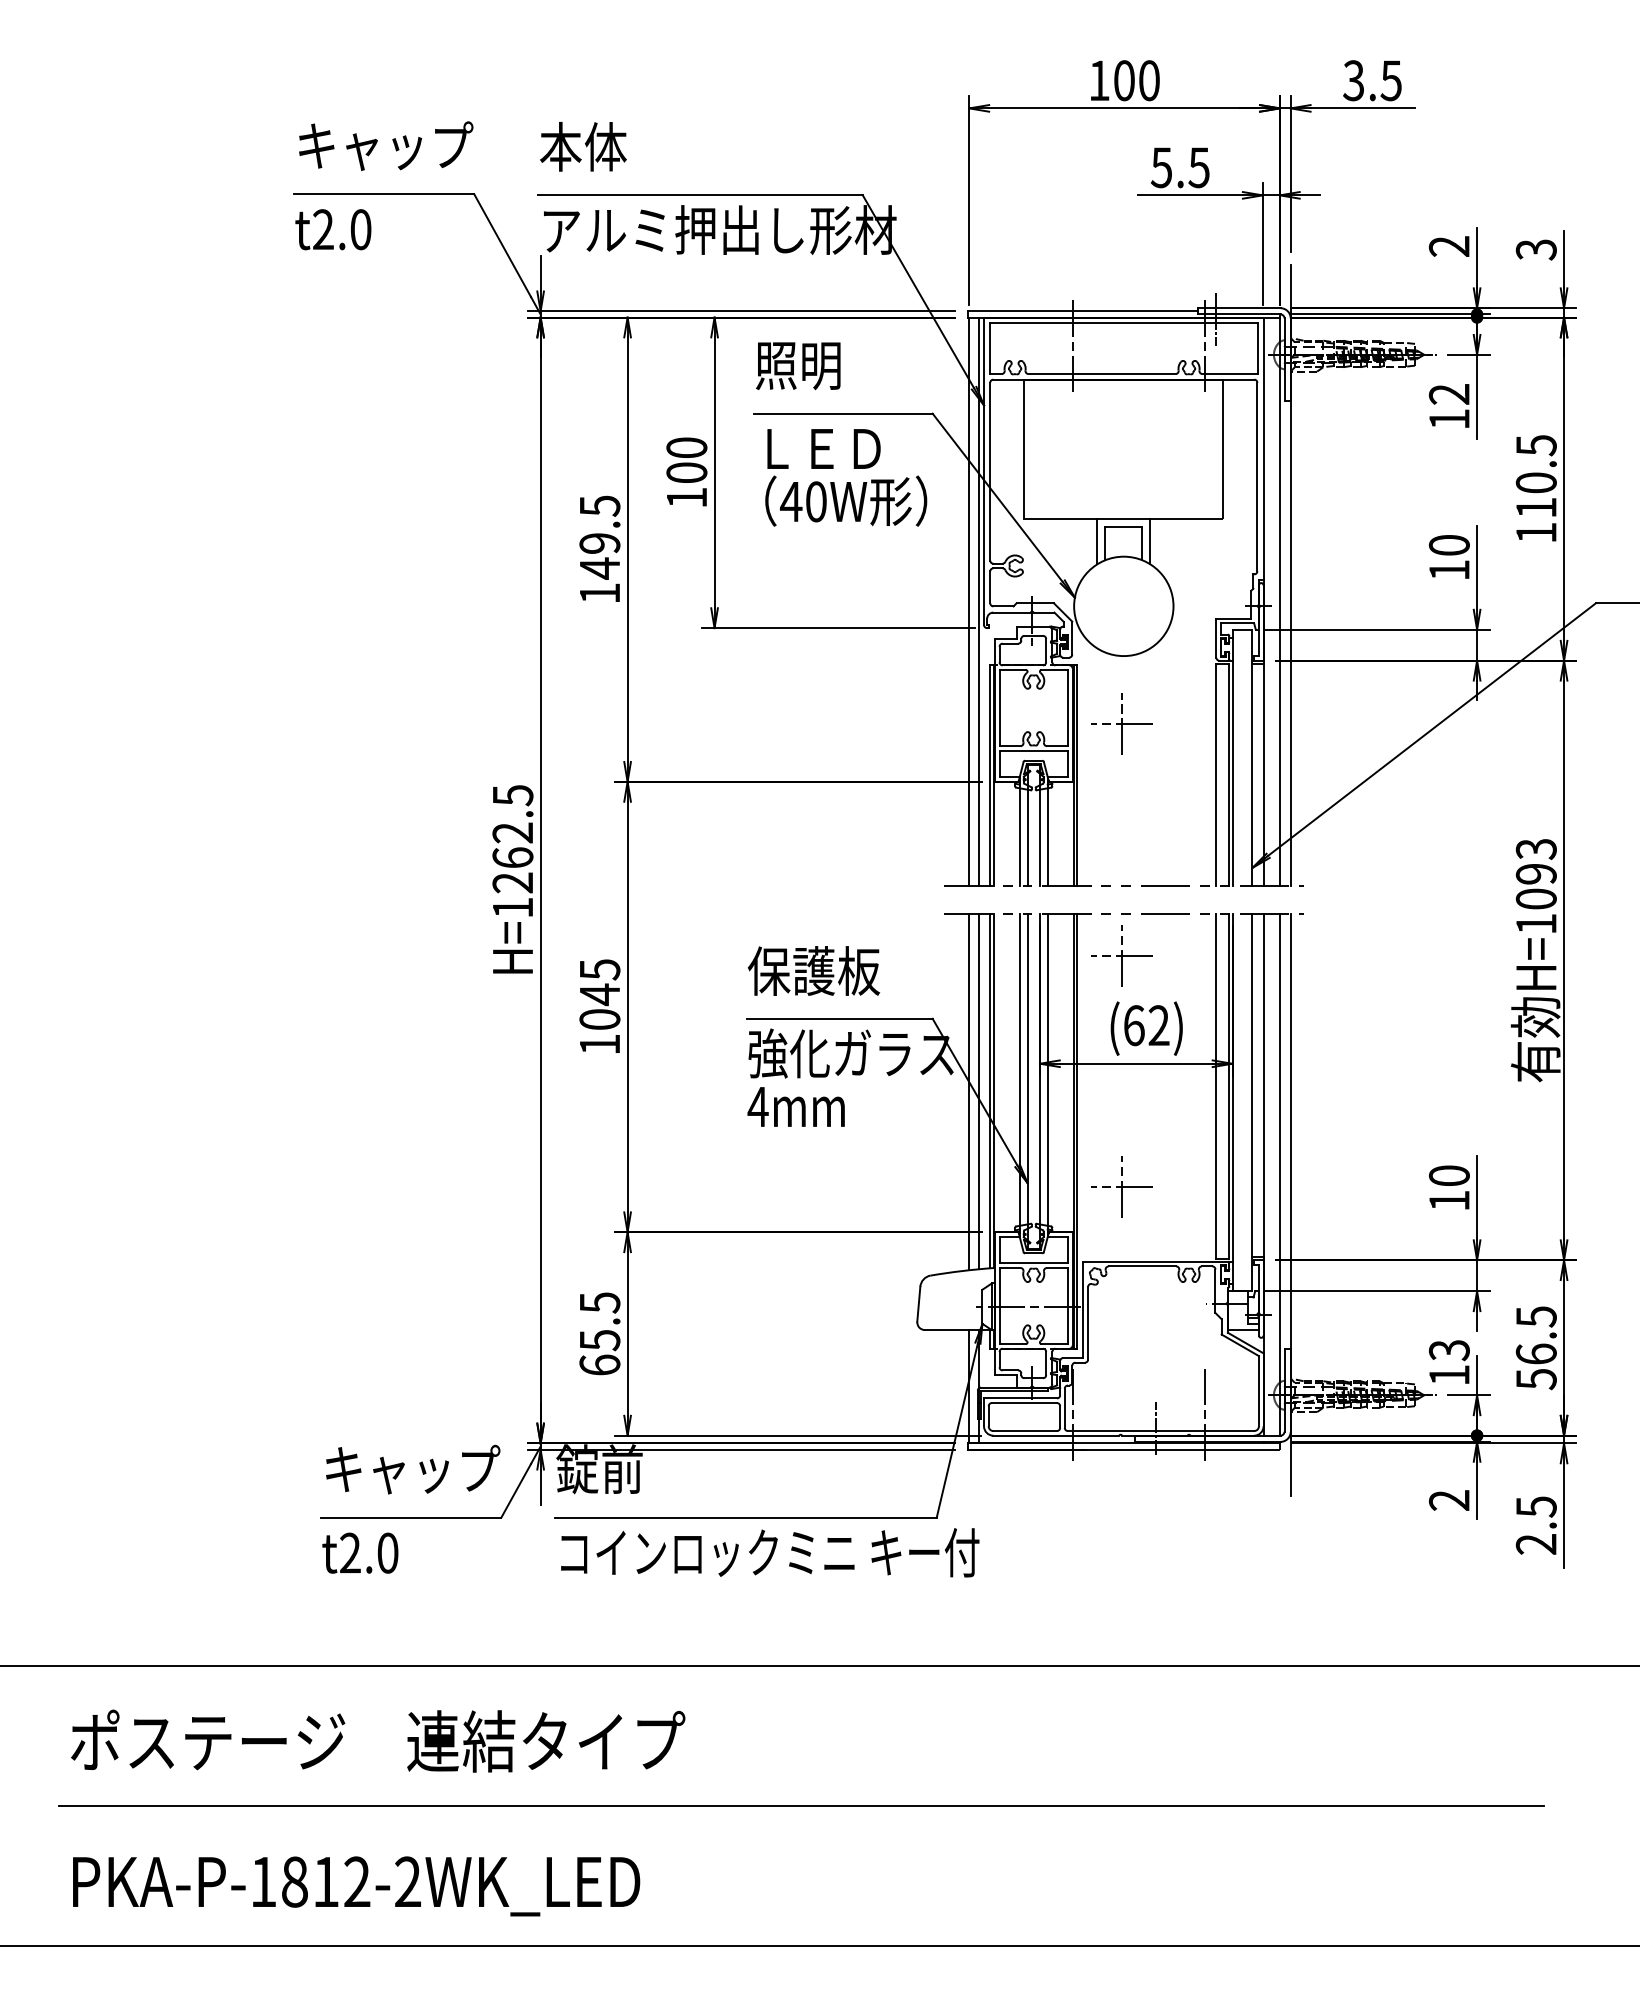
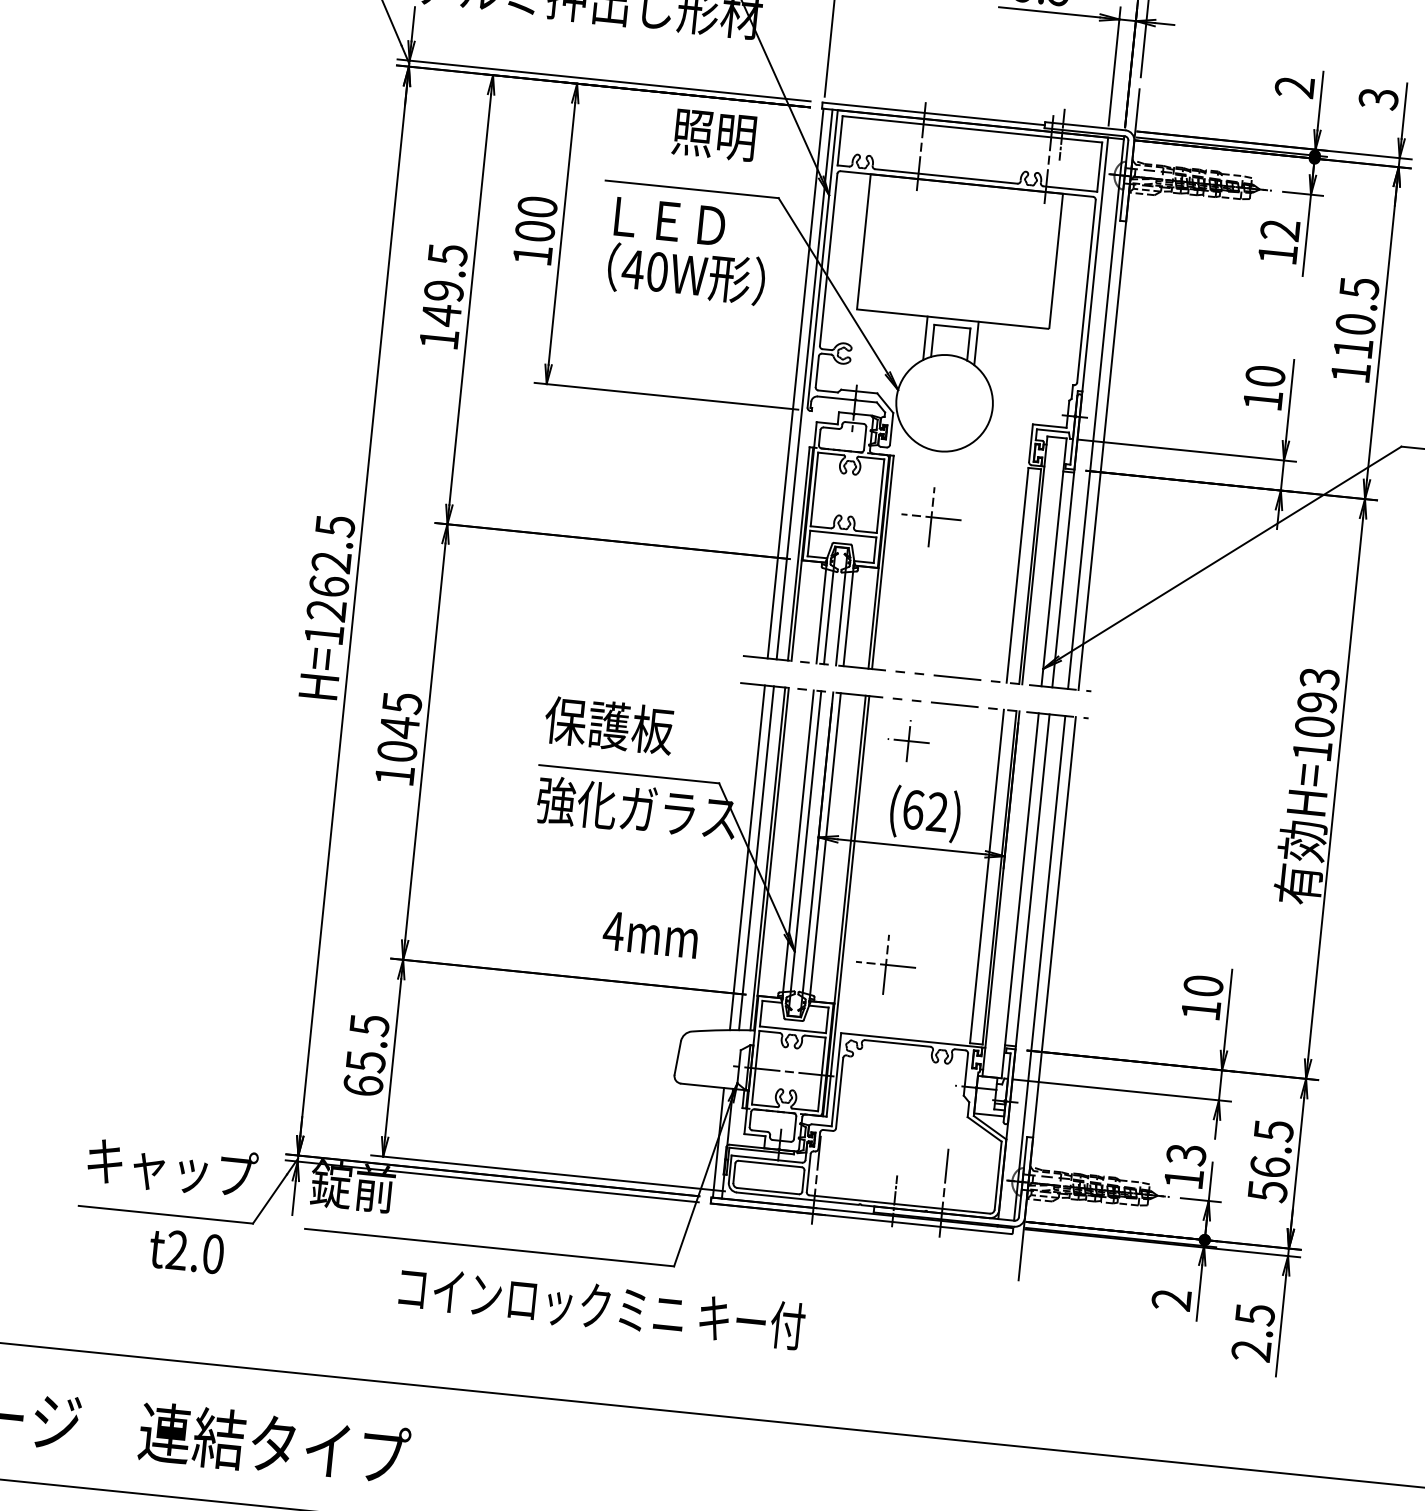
text: (798, 366) -> (714, 135), moved
part: (1121, 955) -> (908, 740), size x0.7
text: (795, 1106) -> (649, 934), moved
text: (360, 1552) -> (186, 1250), moved
text: (770, 1552) -> (602, 1306), moved

